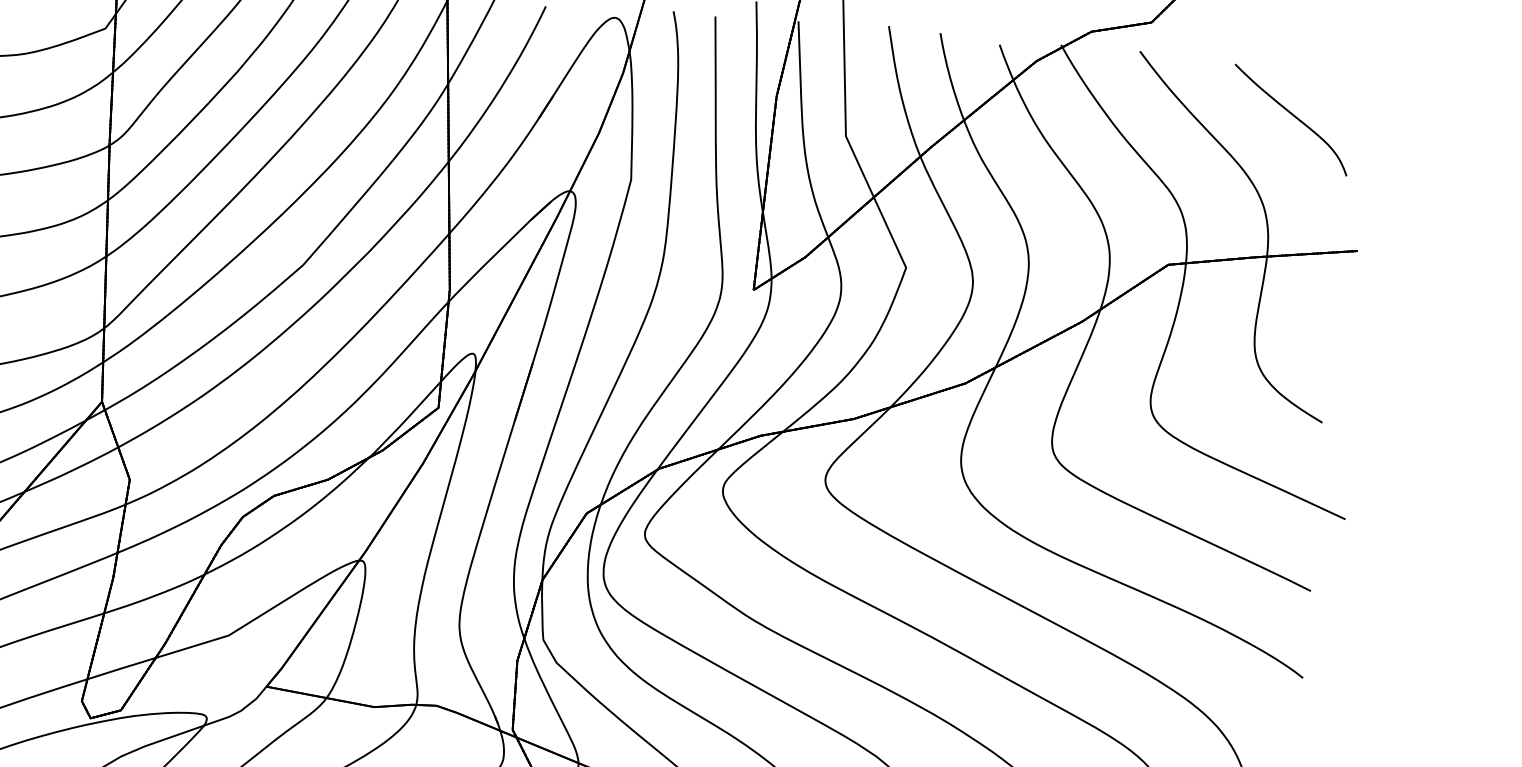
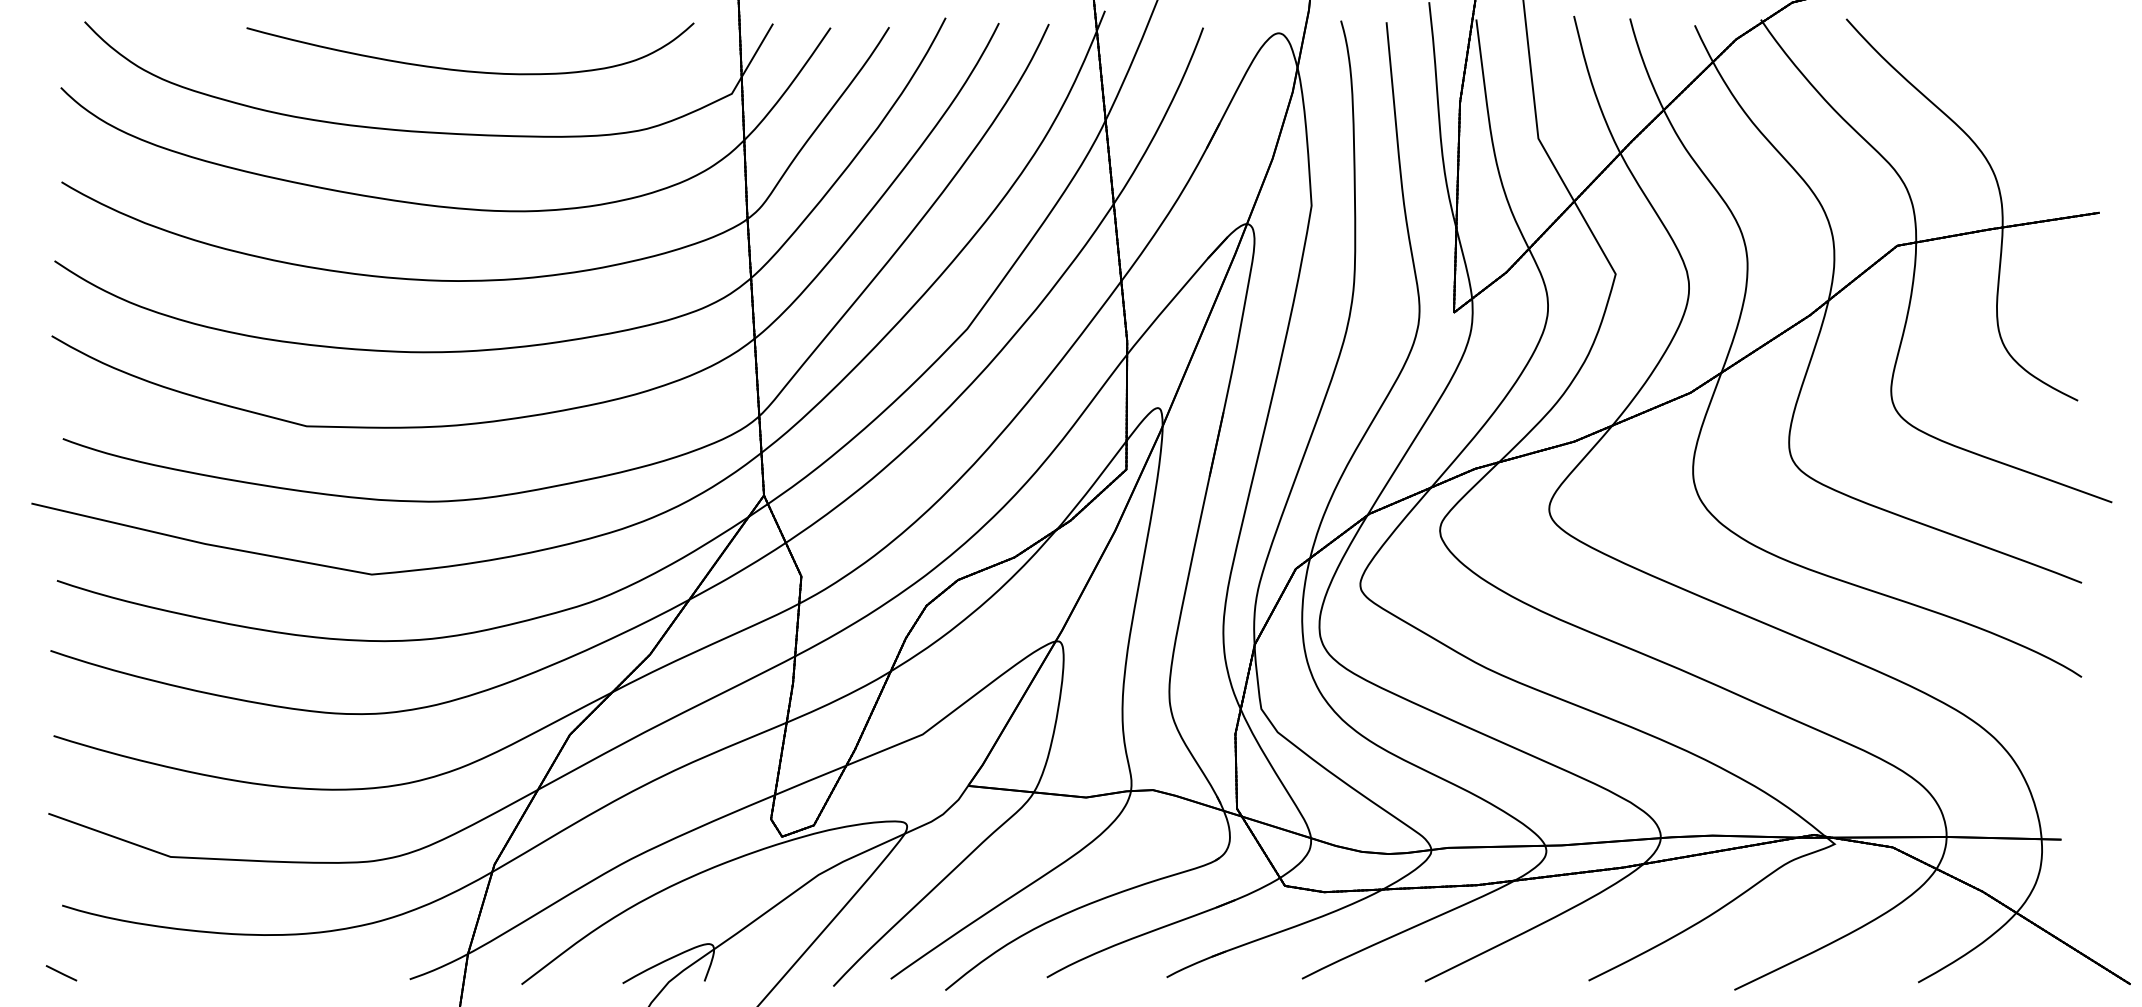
curve: (1293, 116) -> (2017, 74), removed

